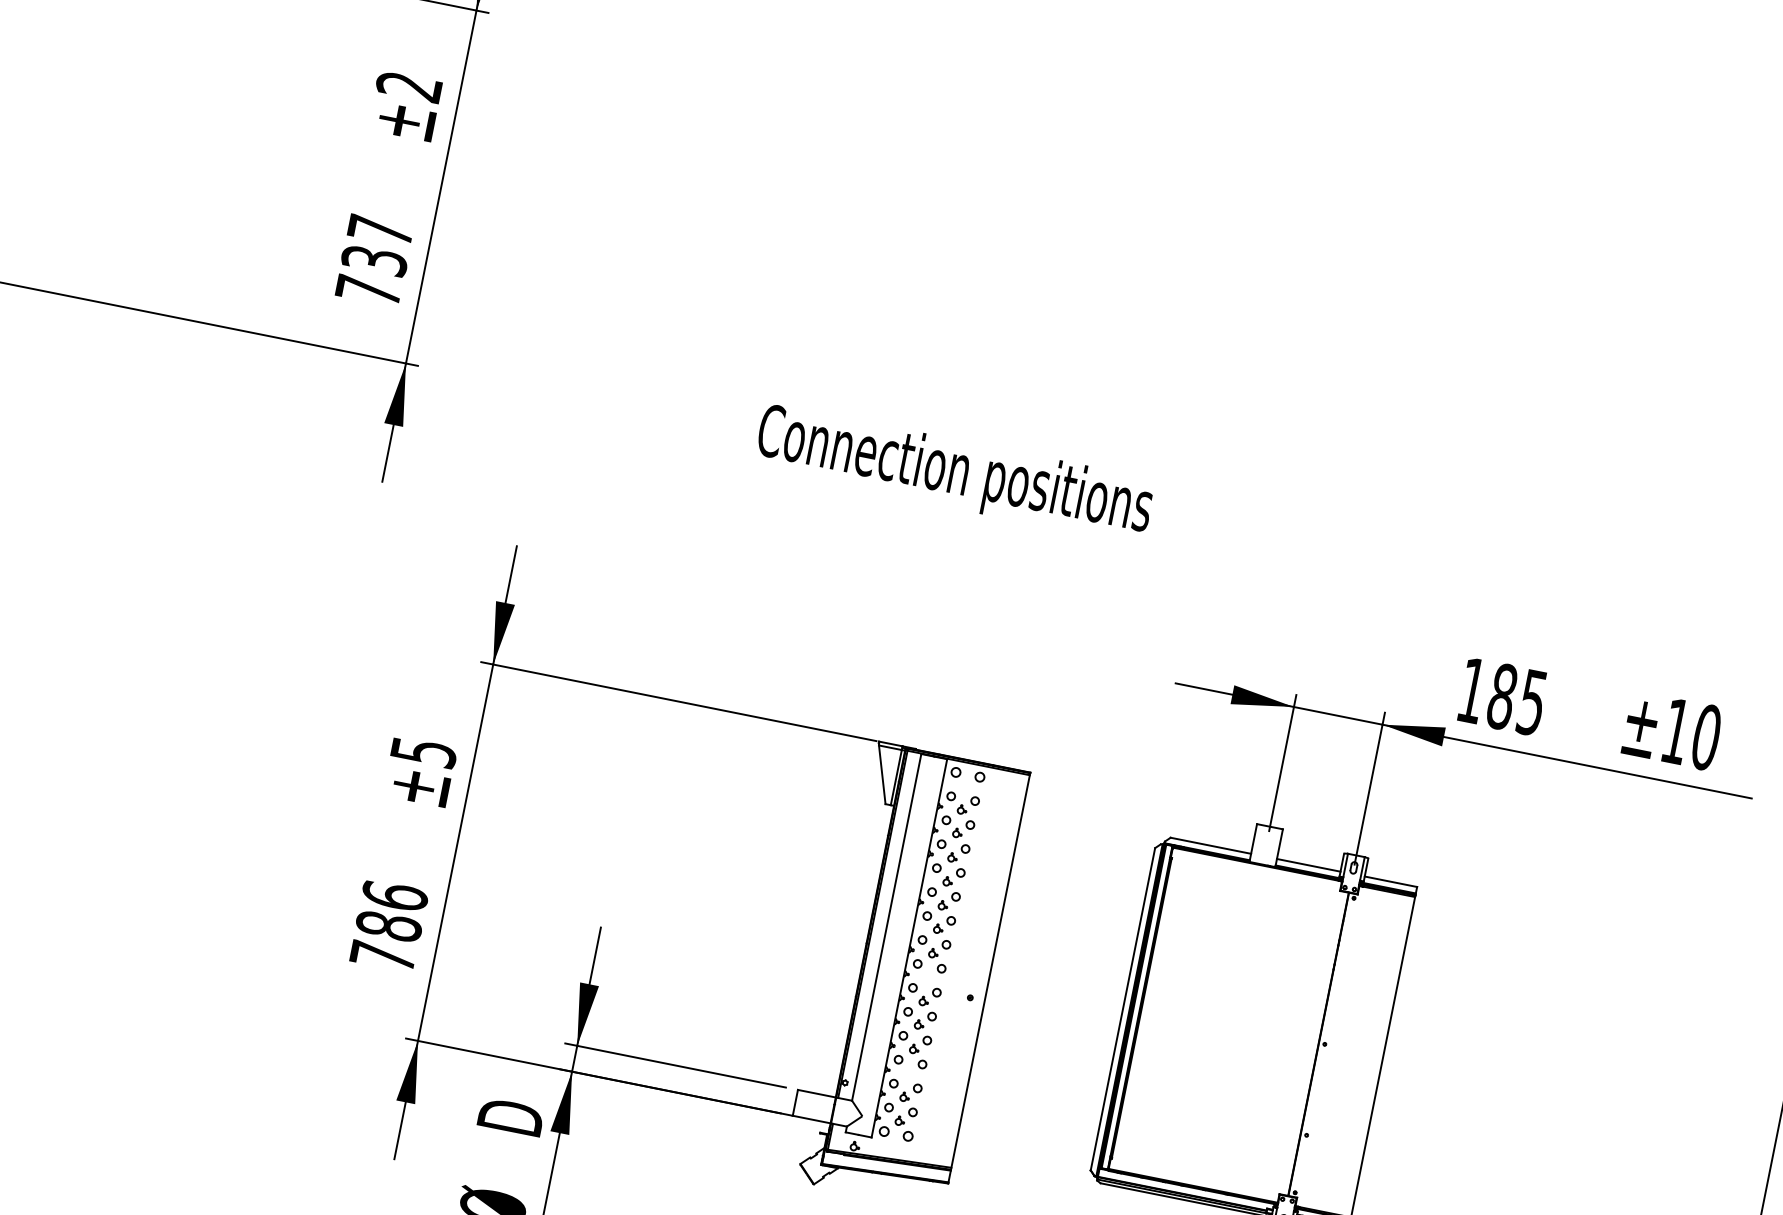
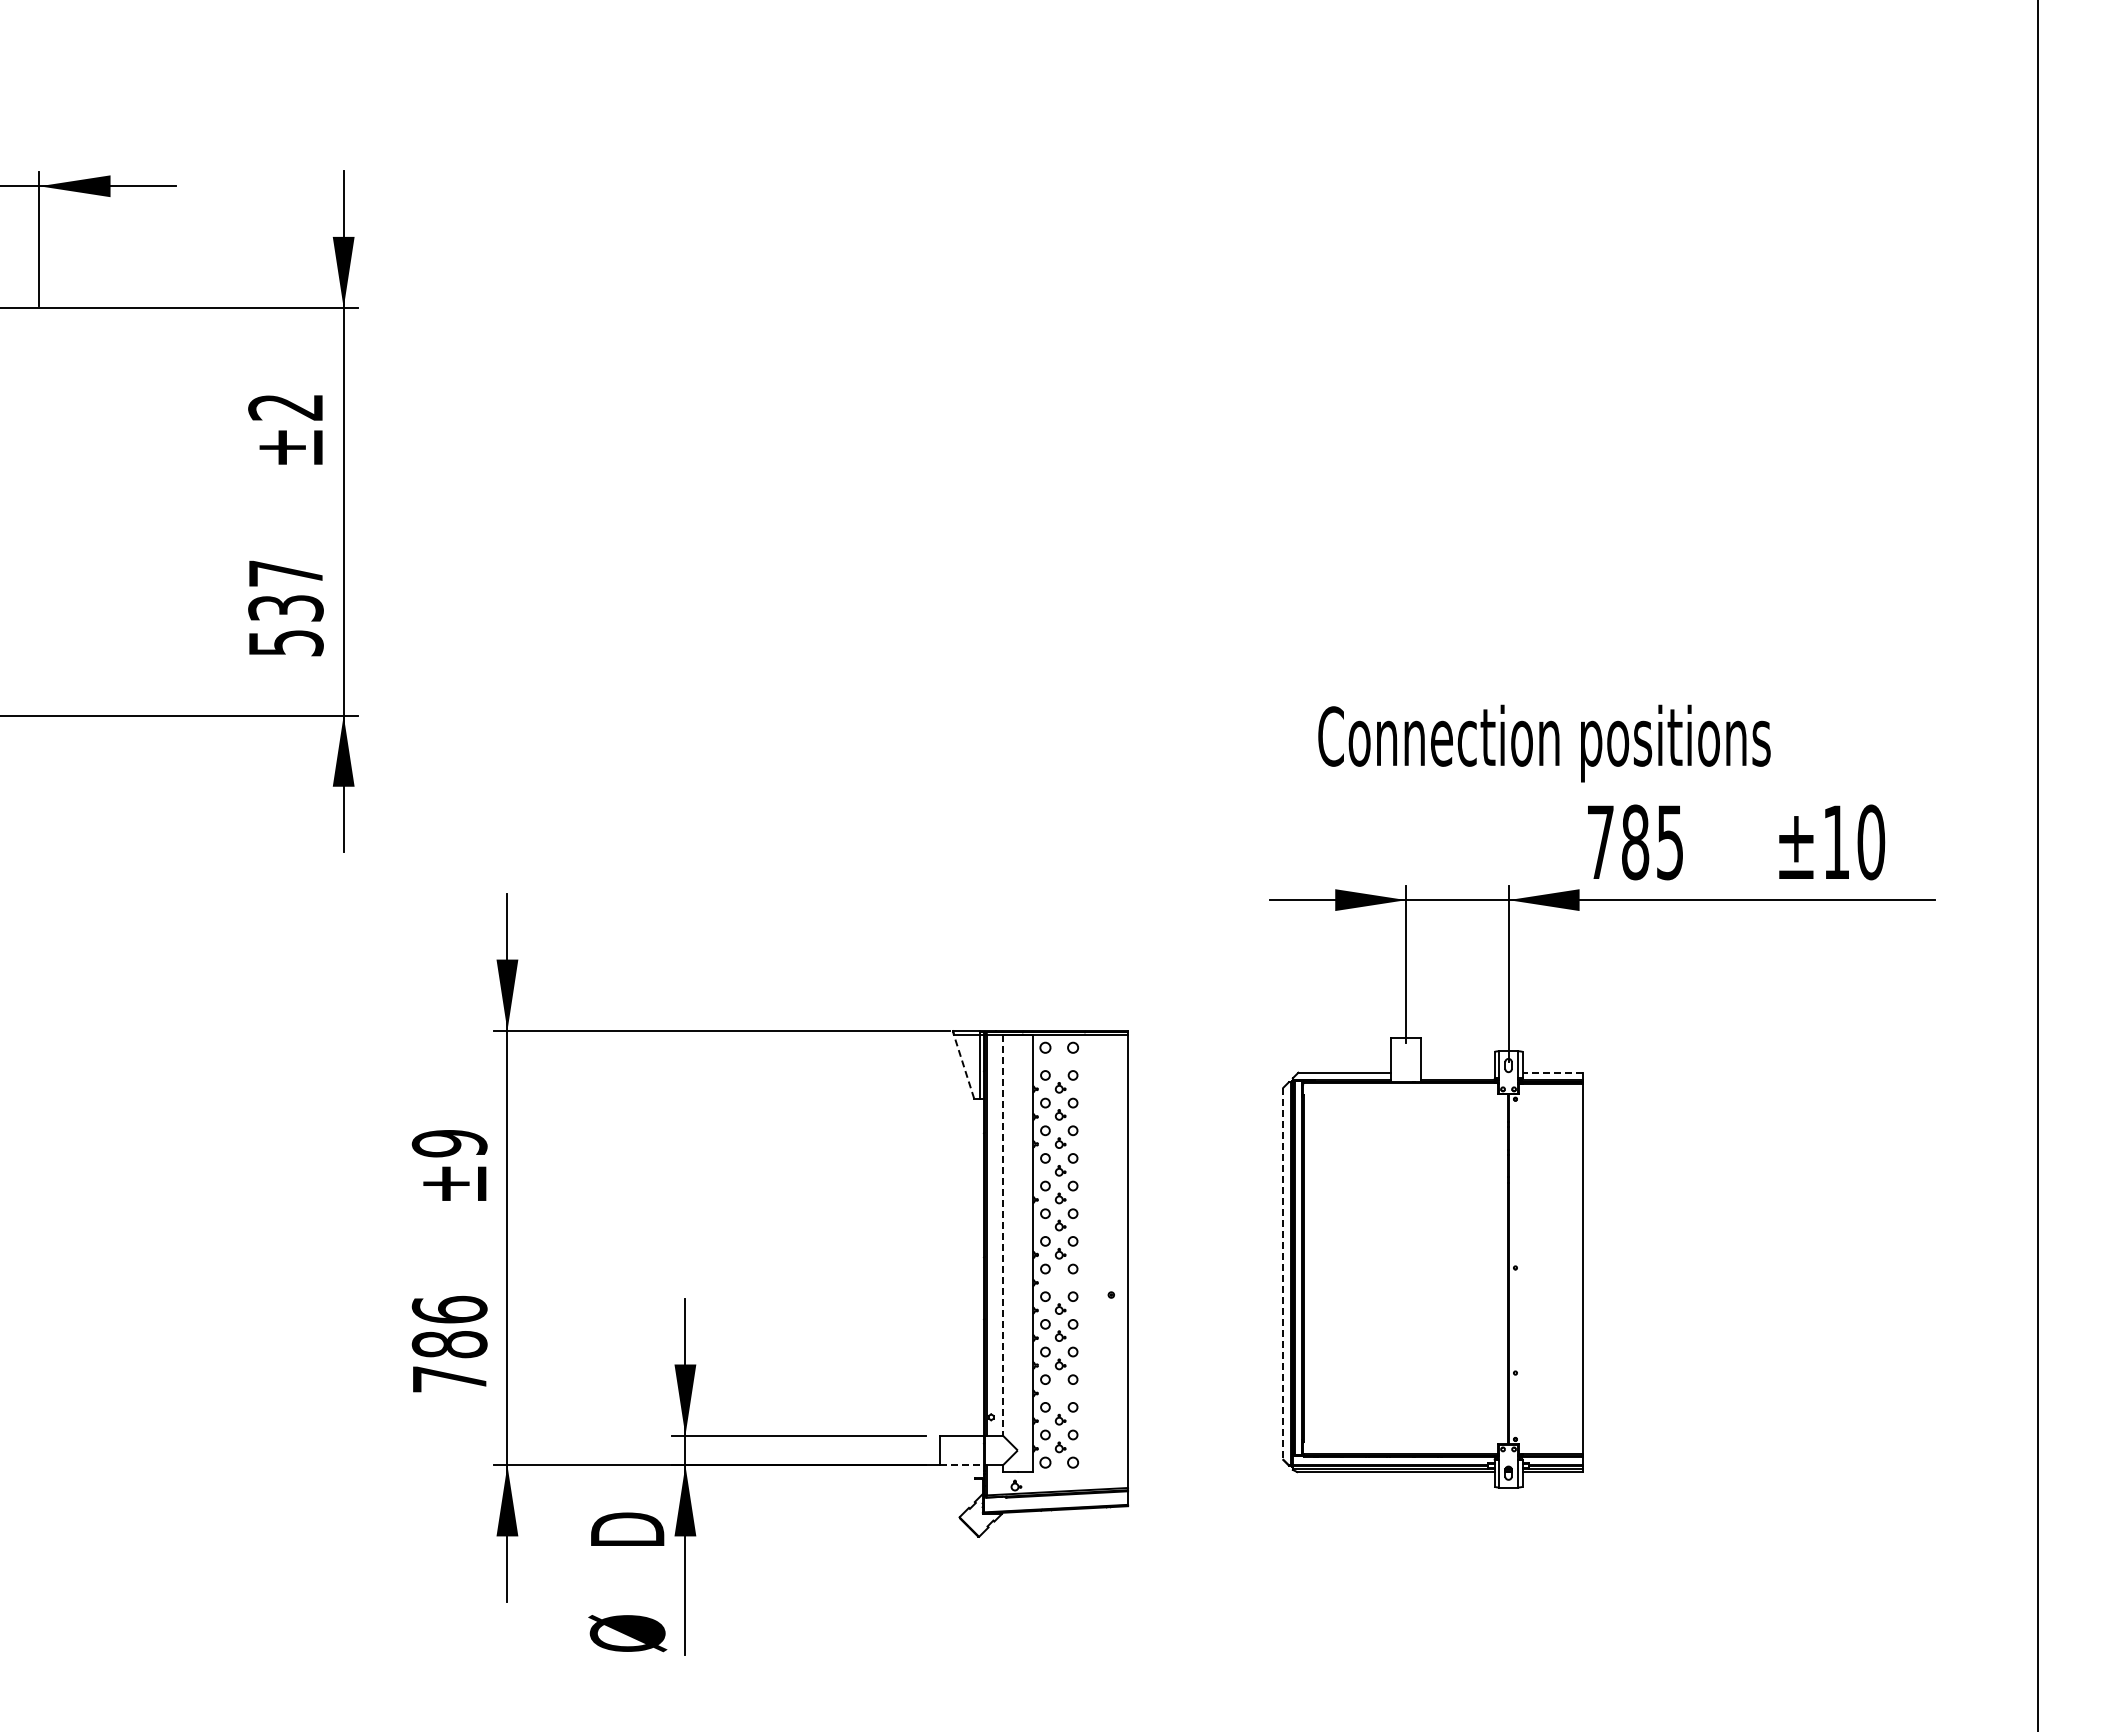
text: (368, 291) -> (286, 643), 737 -> 537
text: (954, 473) -> (1544, 743), moved
text: (1472, 689) -> (1600, 841), 185 -> 785
text: (423, 752) -> (449, 1143), ±5 -> ±9
line: (881, 774) -> (963, 1066), solid -> dashed
line: (1308, 865) -> (1457, 1072), removed
line: (1390, 881) -> (1552, 1072), solid -> dashed
line: (886, 927) -> (1002, 1235), solid -> dashed
line: (1122, 1009) -> (1283, 1274), solid -> dashed
line: (811, 1119) -> (962, 1465), solid -> dashed

